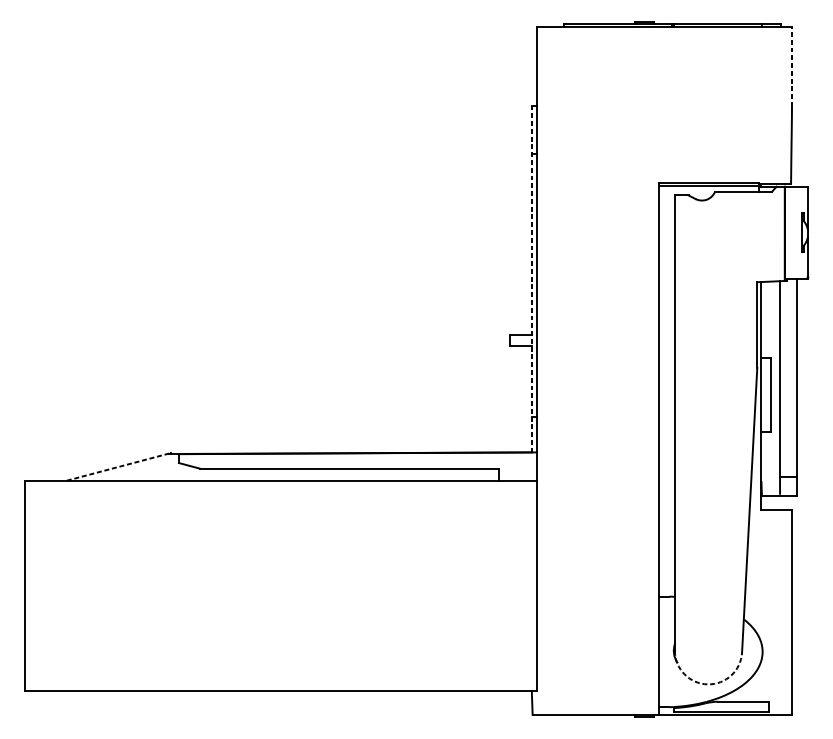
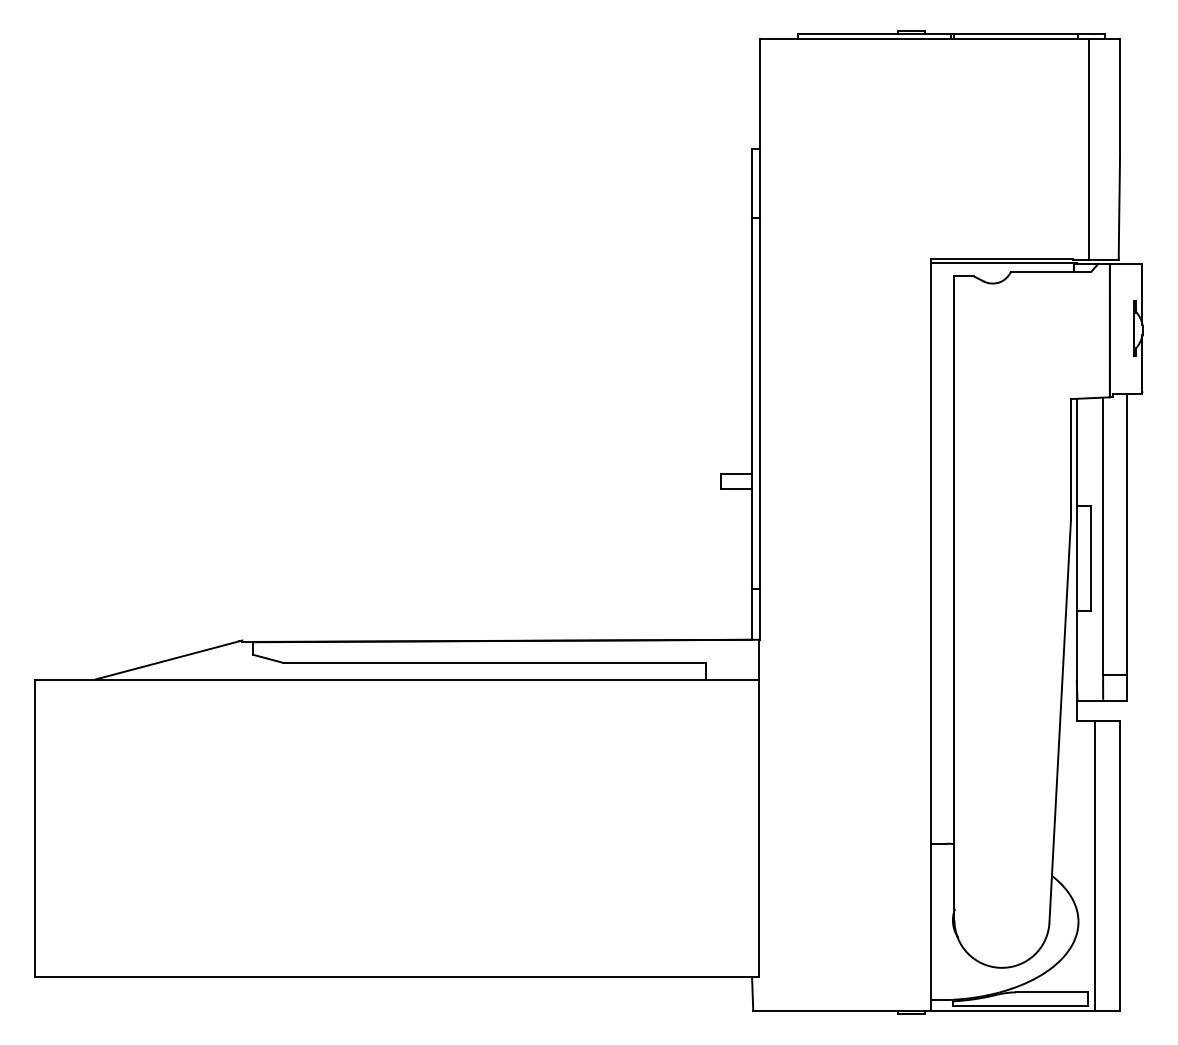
line: (792, 66) -> (1120, 94), dashed -> solid
line: (769, 105) -> (1088, 148), added
line: (532, 278) -> (752, 394), dashed -> solid
line: (119, 467) -> (168, 660), dashed -> solid
line: (773, 612) -> (1094, 865), added
arc: (707, 684) -> (1000, 967), dashed -> solid

